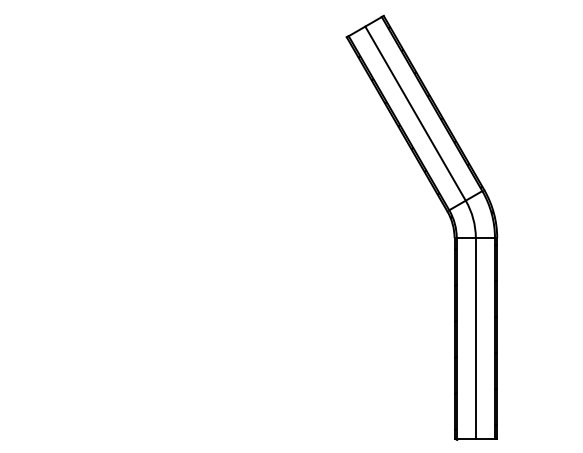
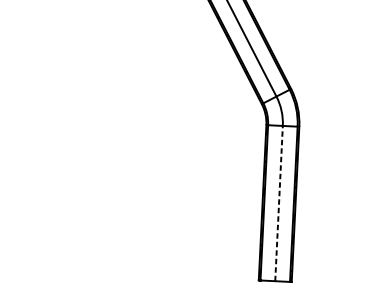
line: (475, 338) -> (278, 203), solid -> dashed

